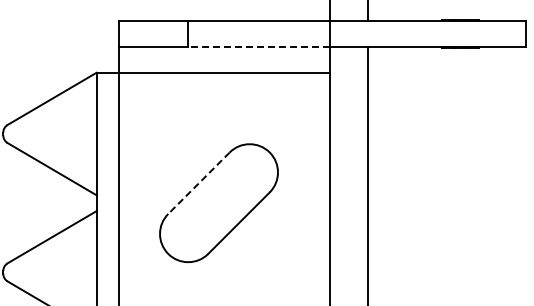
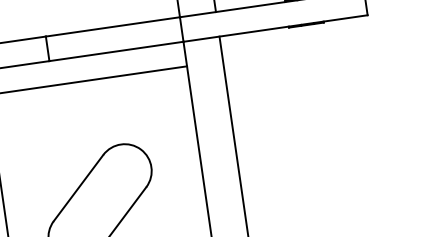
line: (258, 46) -> (116, 51), dashed -> solid
line: (198, 183) -> (78, 188), dashed -> solid

